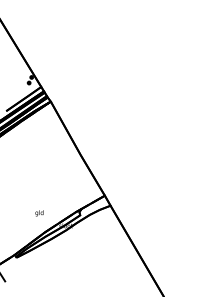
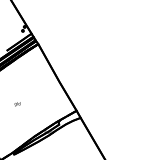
text: (39, 213) -> (17, 104), moved

